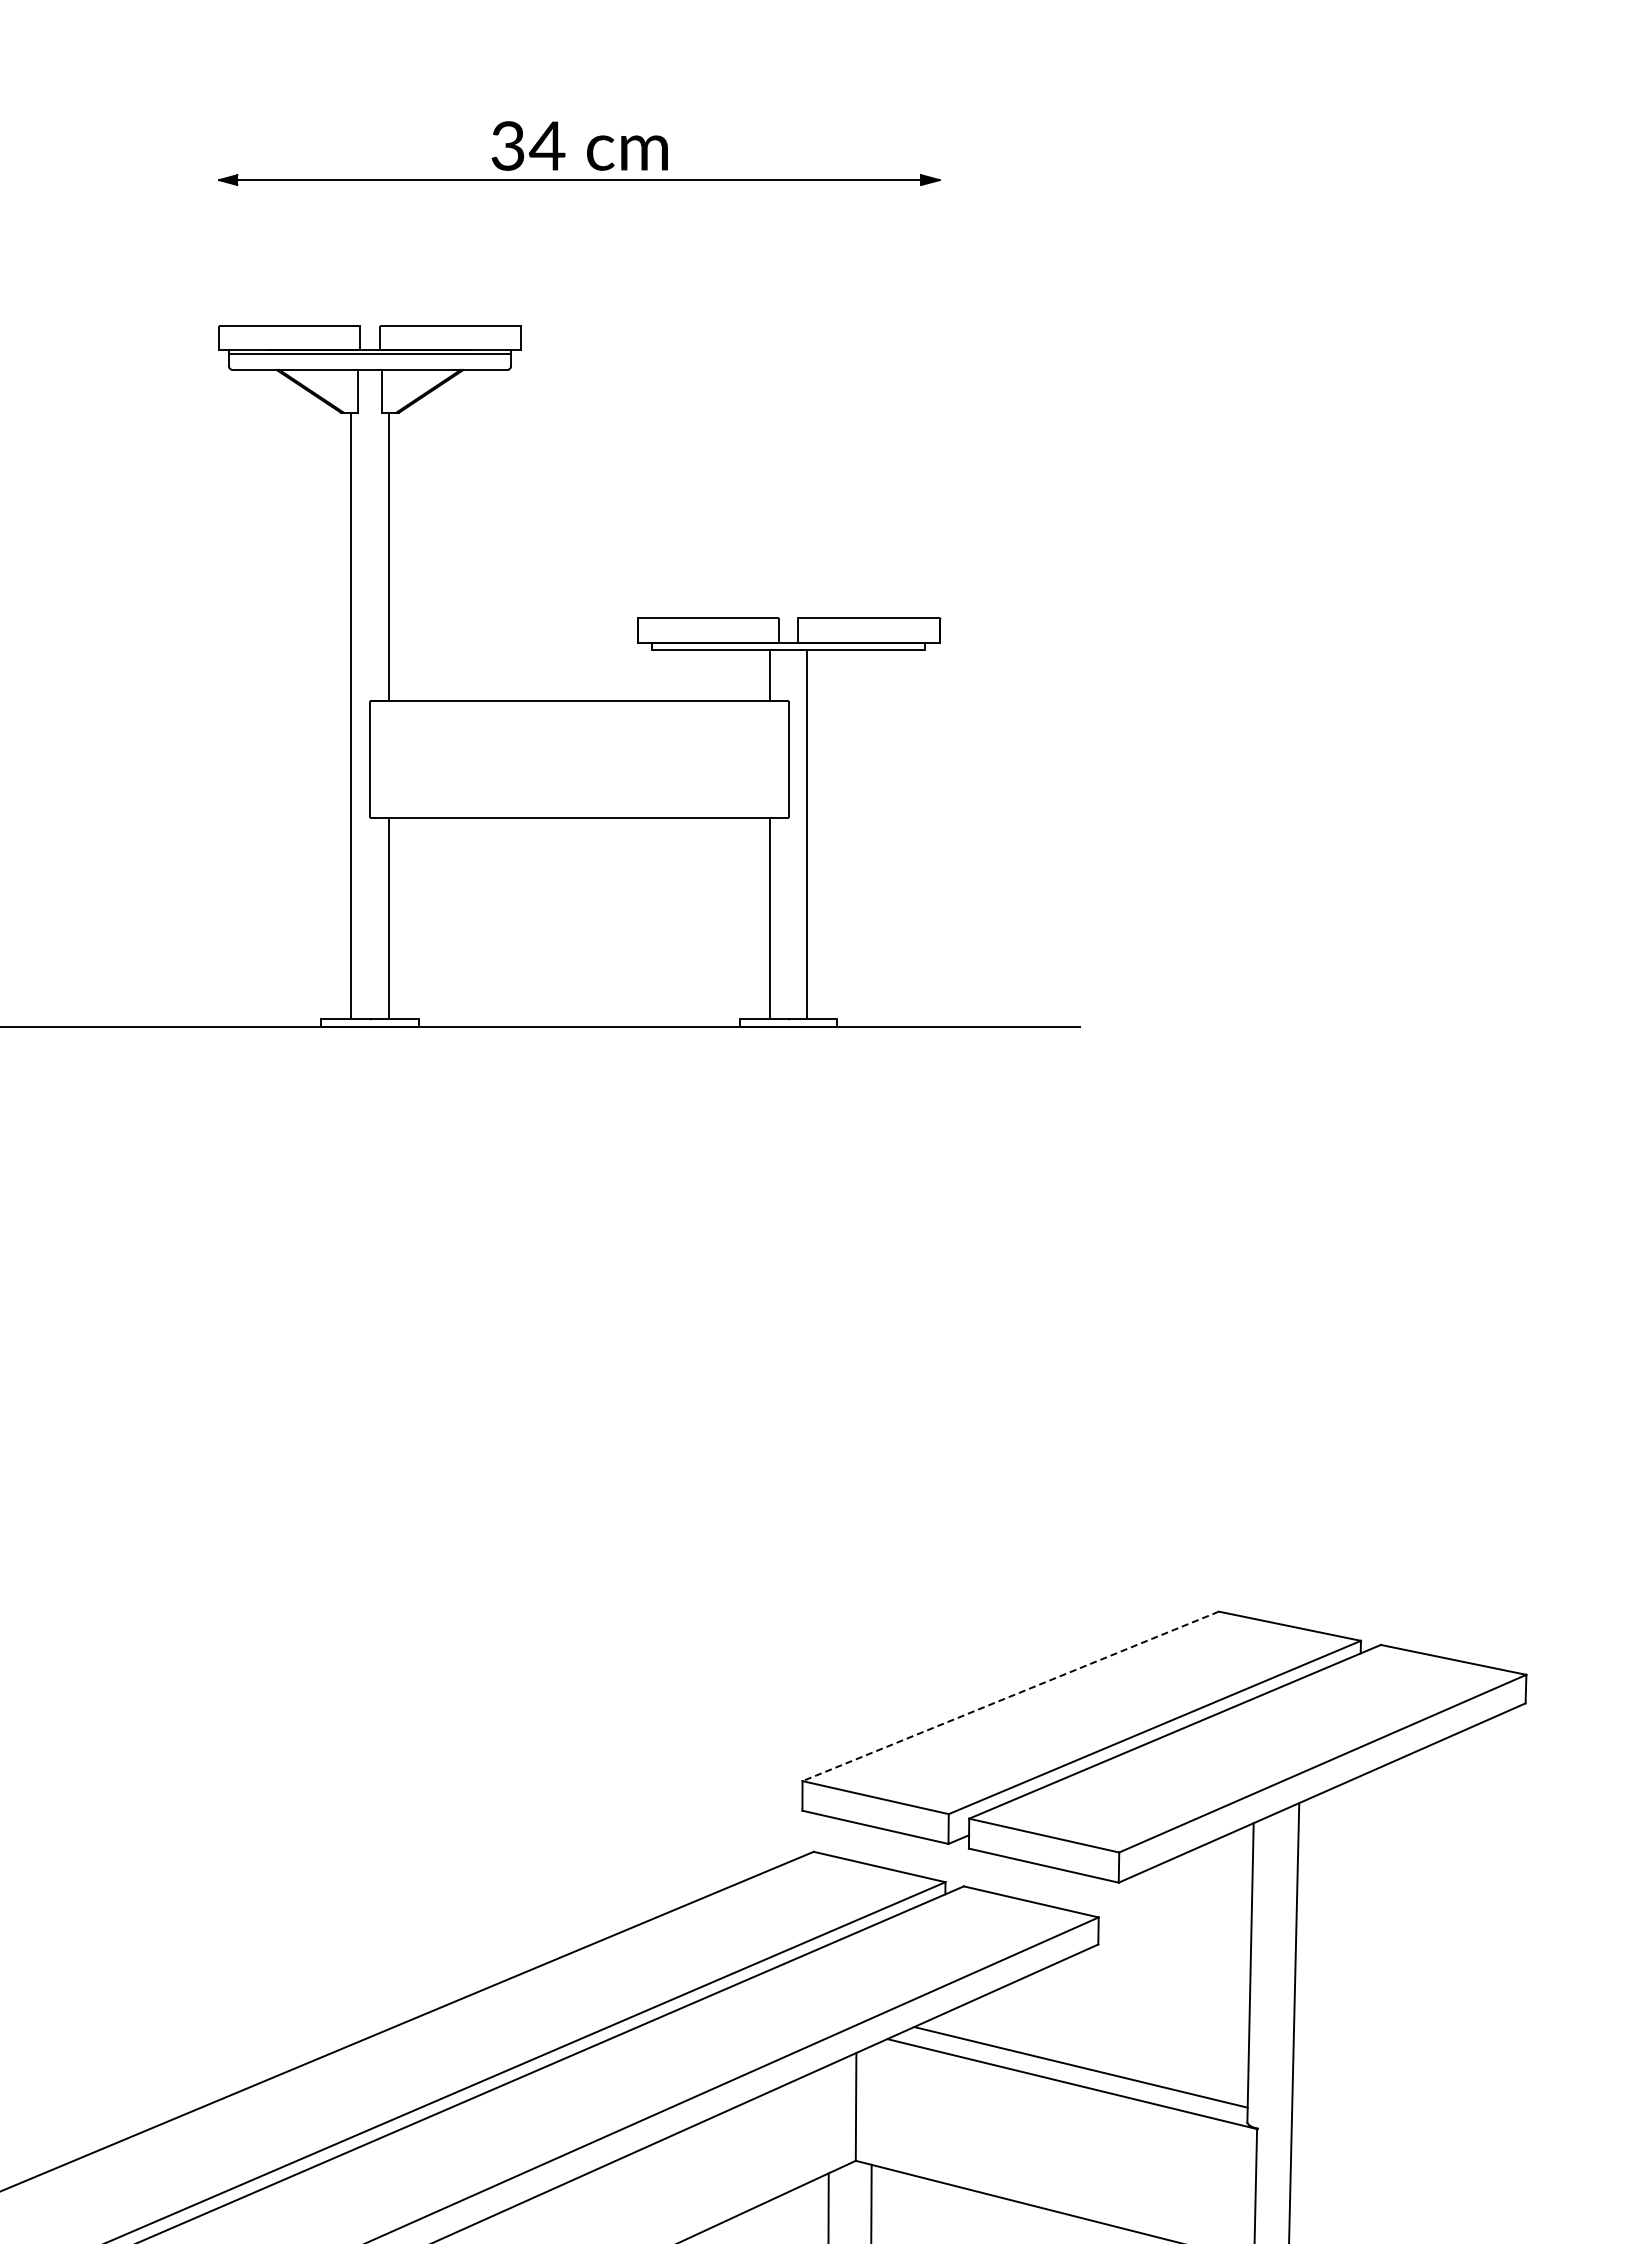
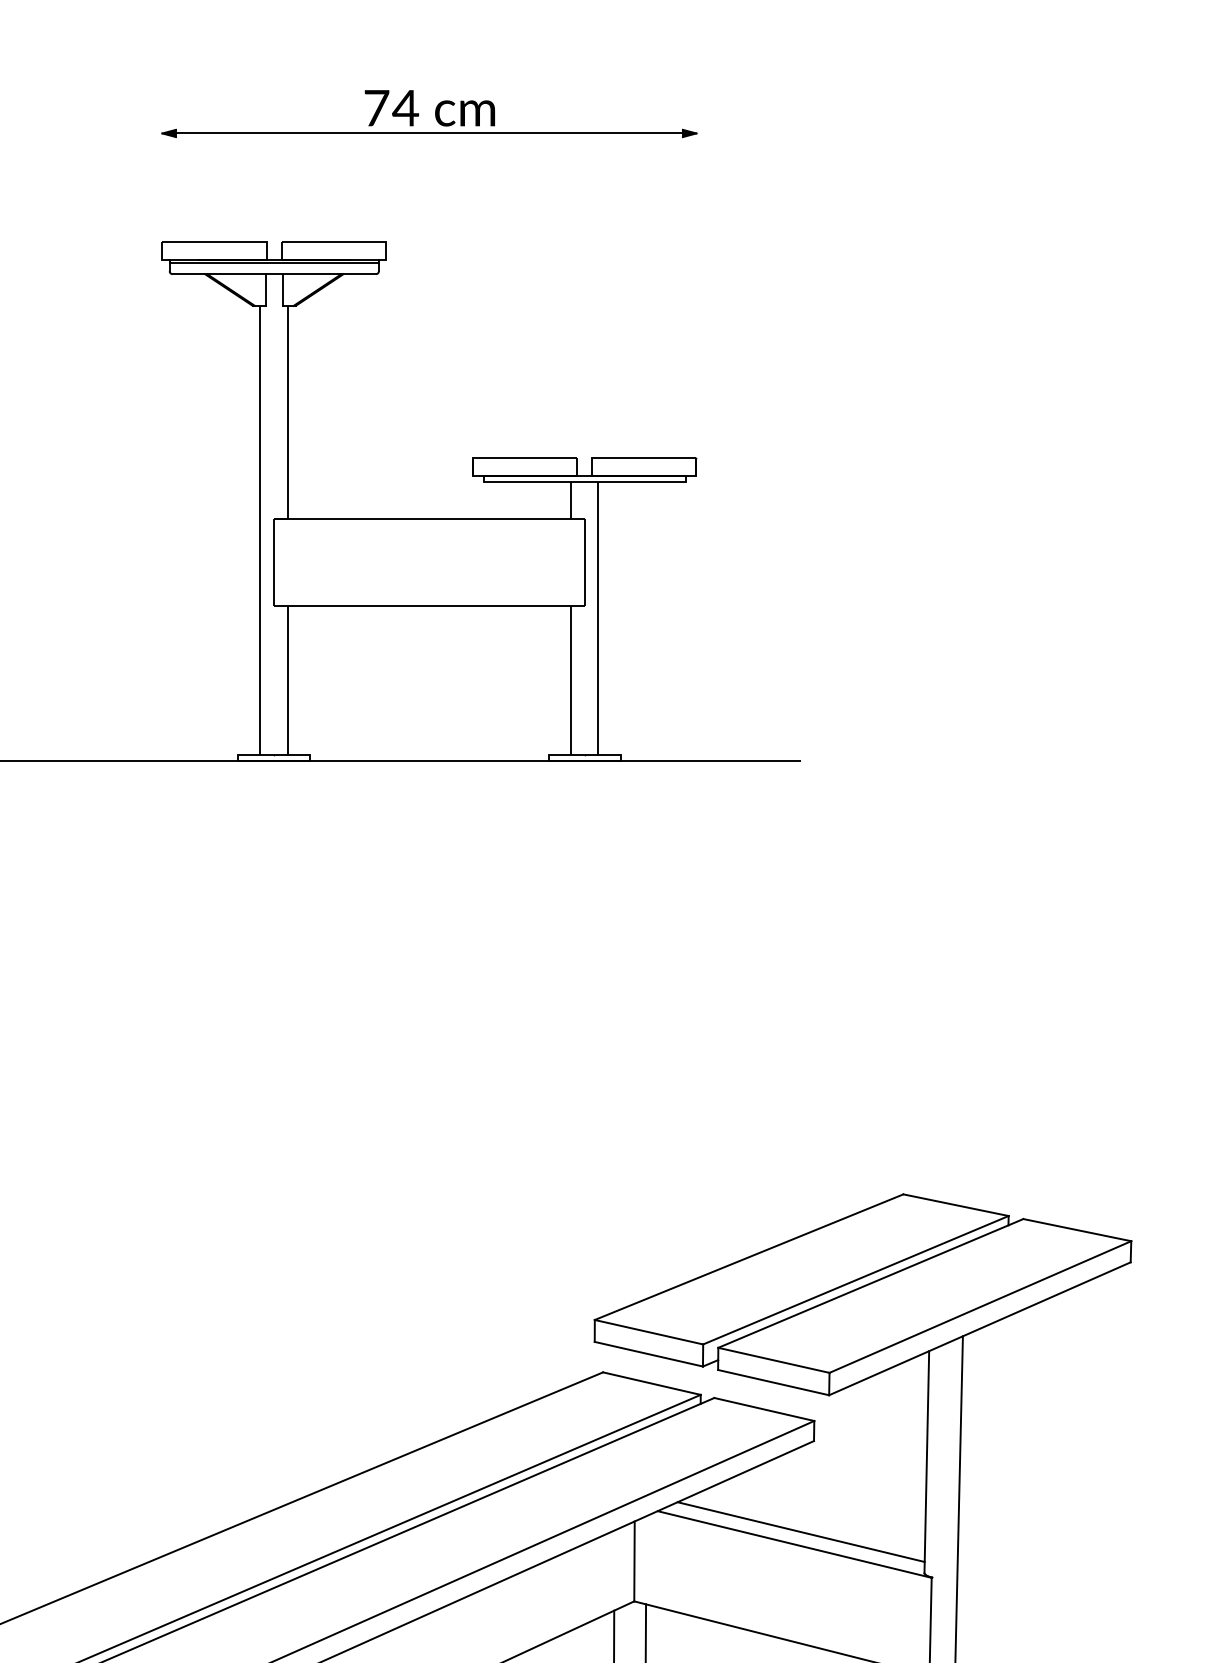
text: (508, 145) -> (376, 107), 34 -> 74
line: (1010, 1696) -> (748, 1257), dashed -> solid

